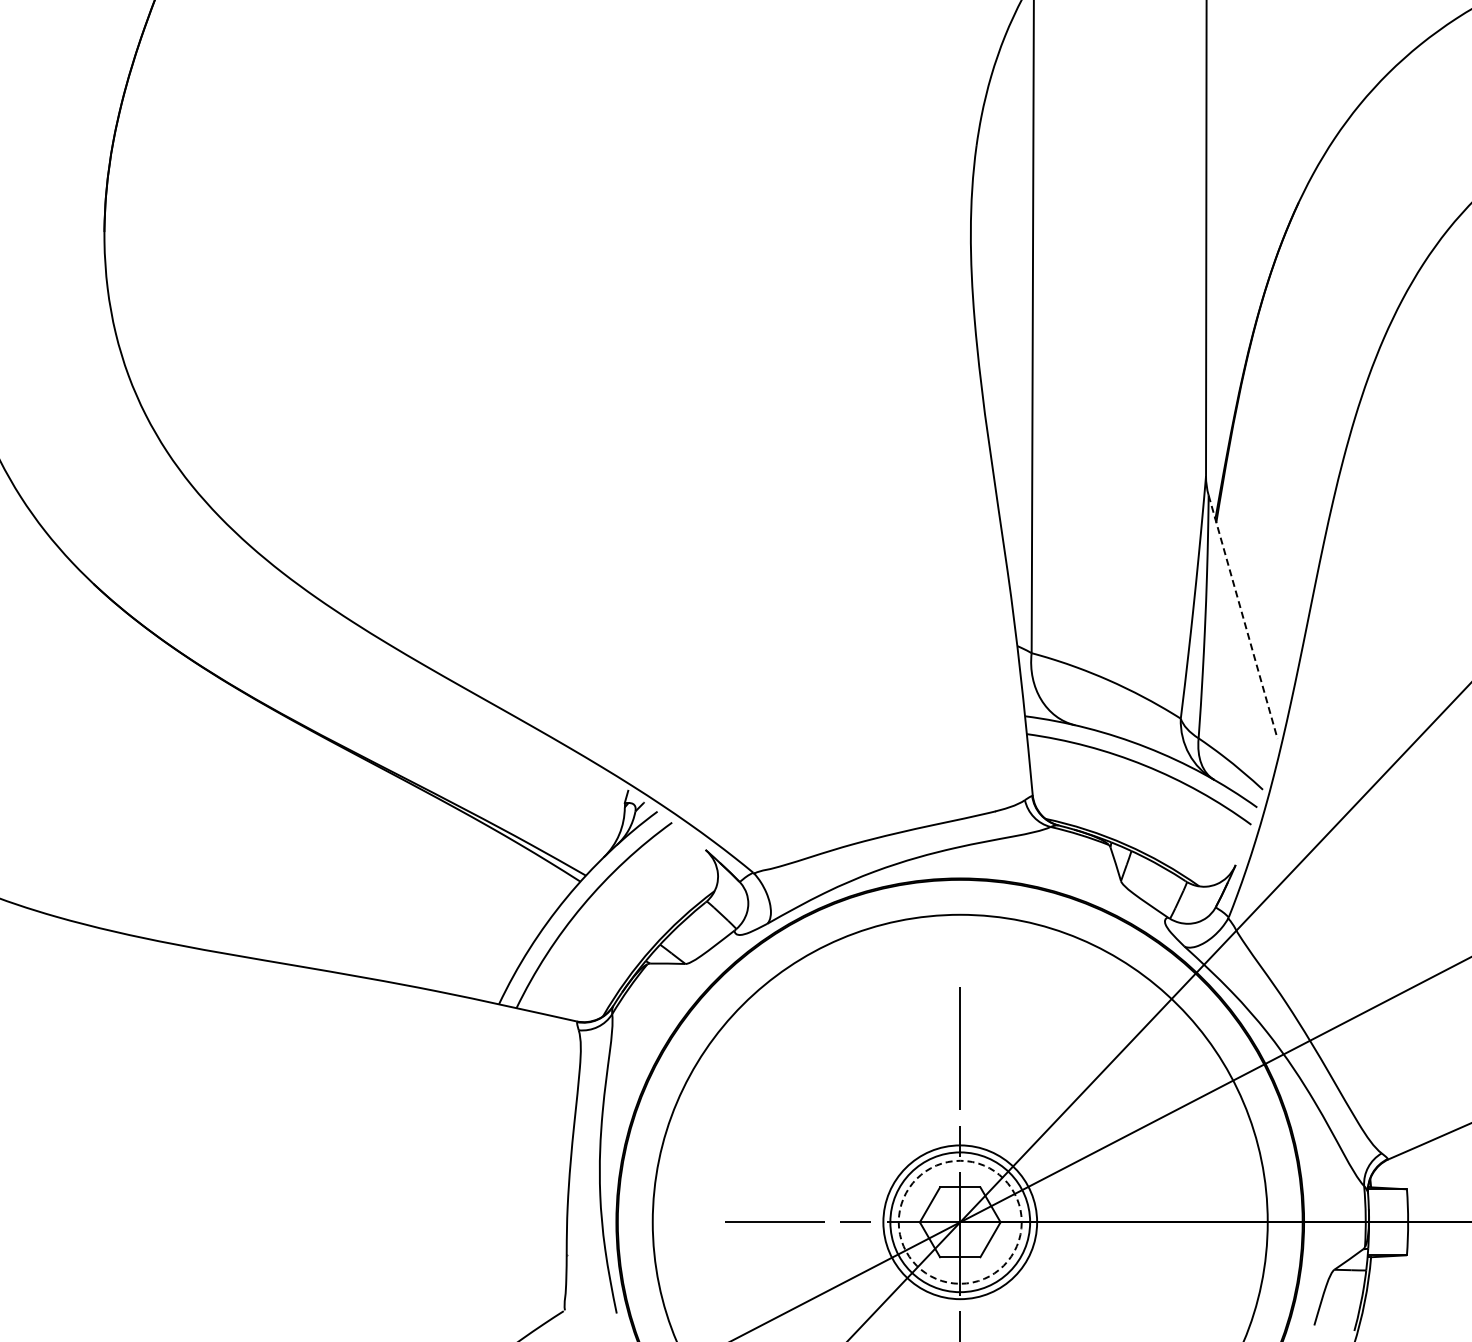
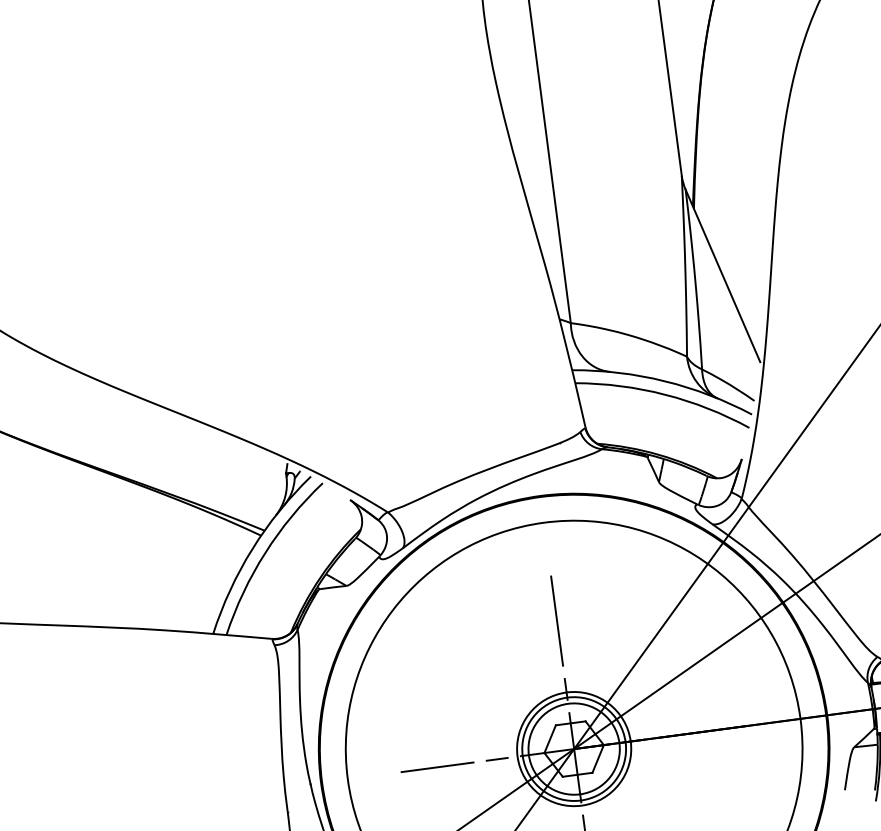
line: (1243, 617) -> (723, 276), dashed -> solid
circle: (959, 1221) -> (573, 748), dashed -> solid

